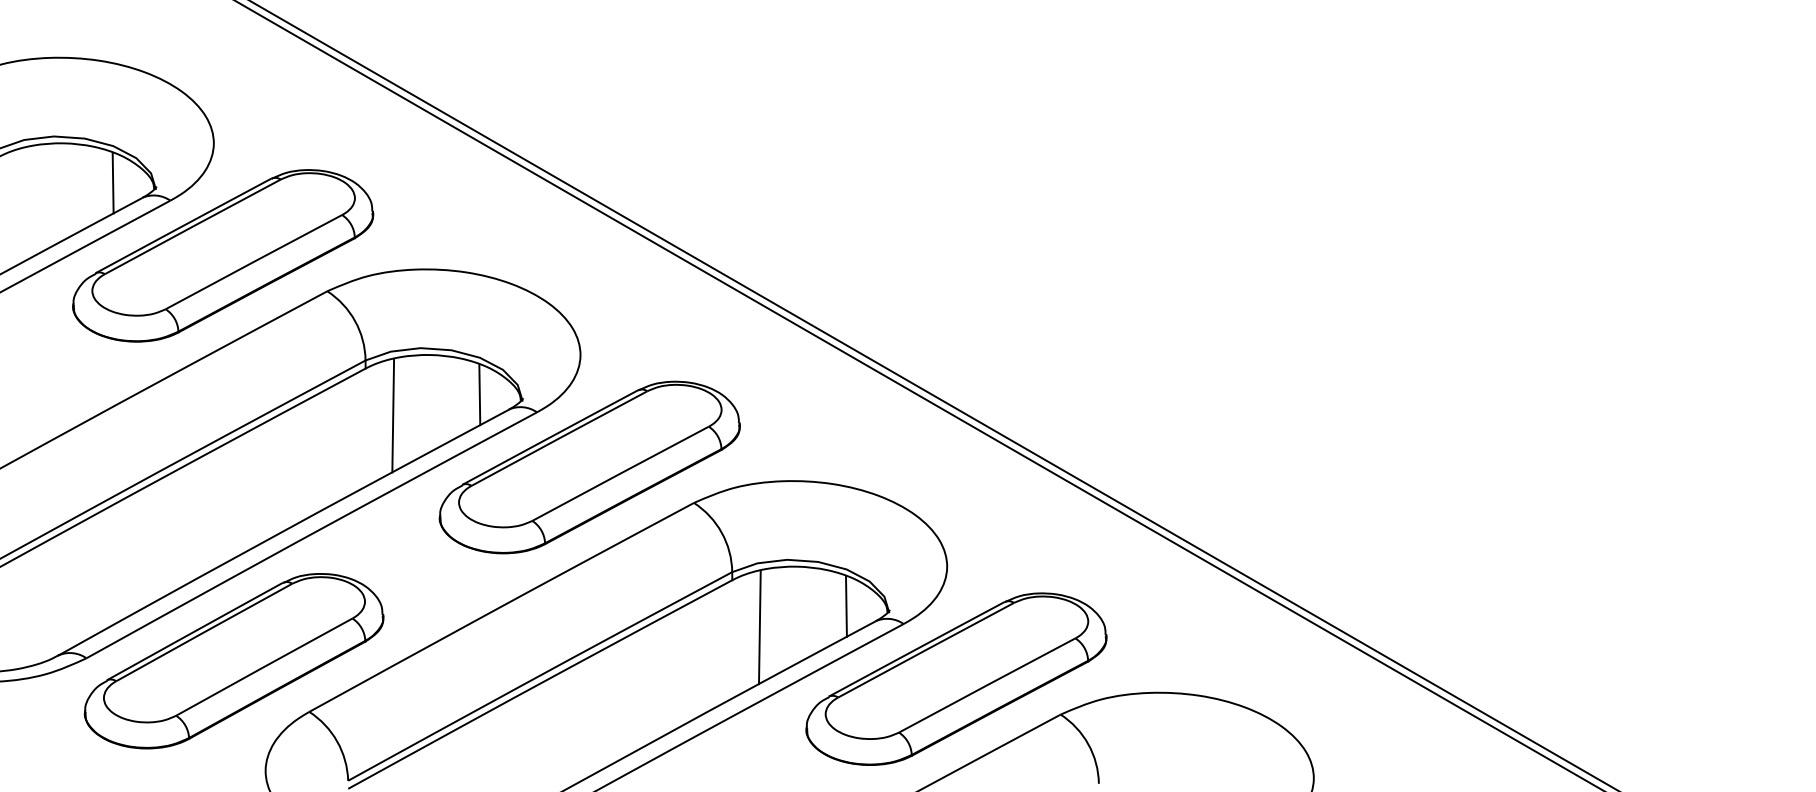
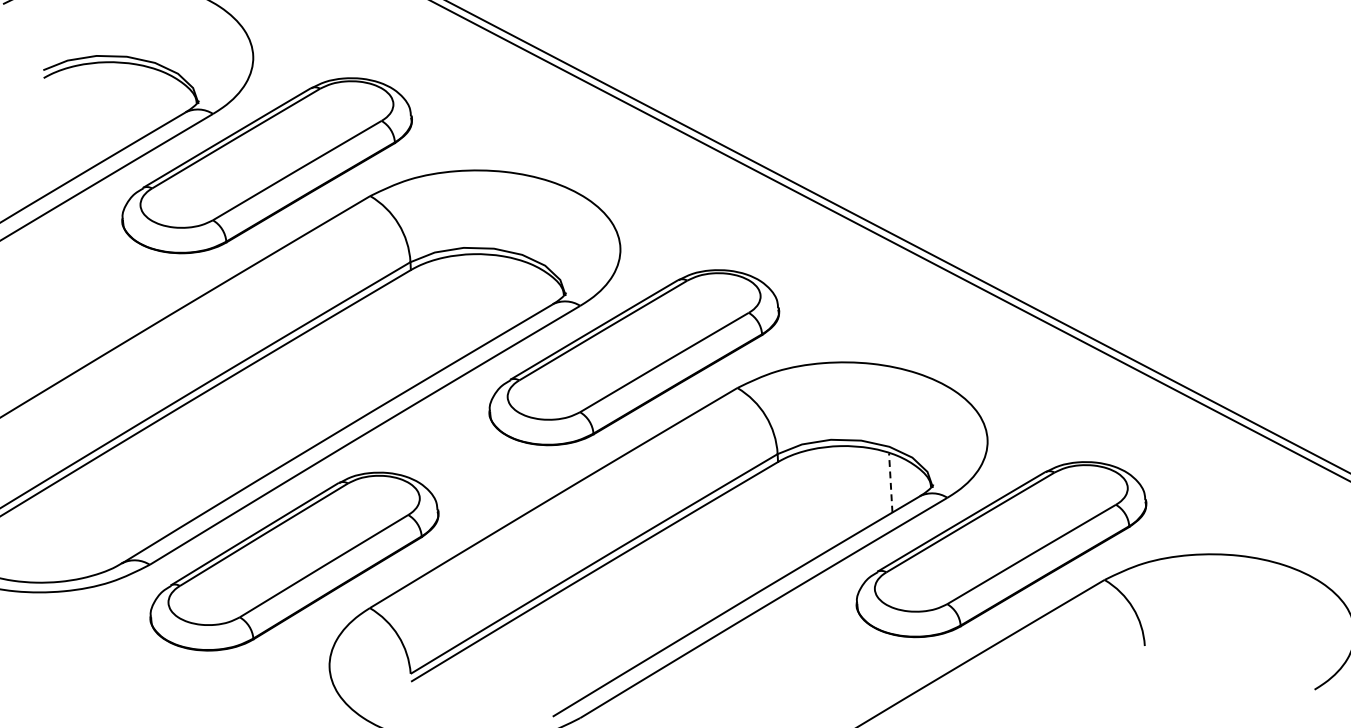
line: (112, 182) -> (155, 98), removed
line: (479, 394) -> (523, 290), removed
line: (393, 415) -> (440, 314), removed
line: (846, 606) -> (890, 483), solid -> dashed
line: (759, 627) -> (806, 507), removed

